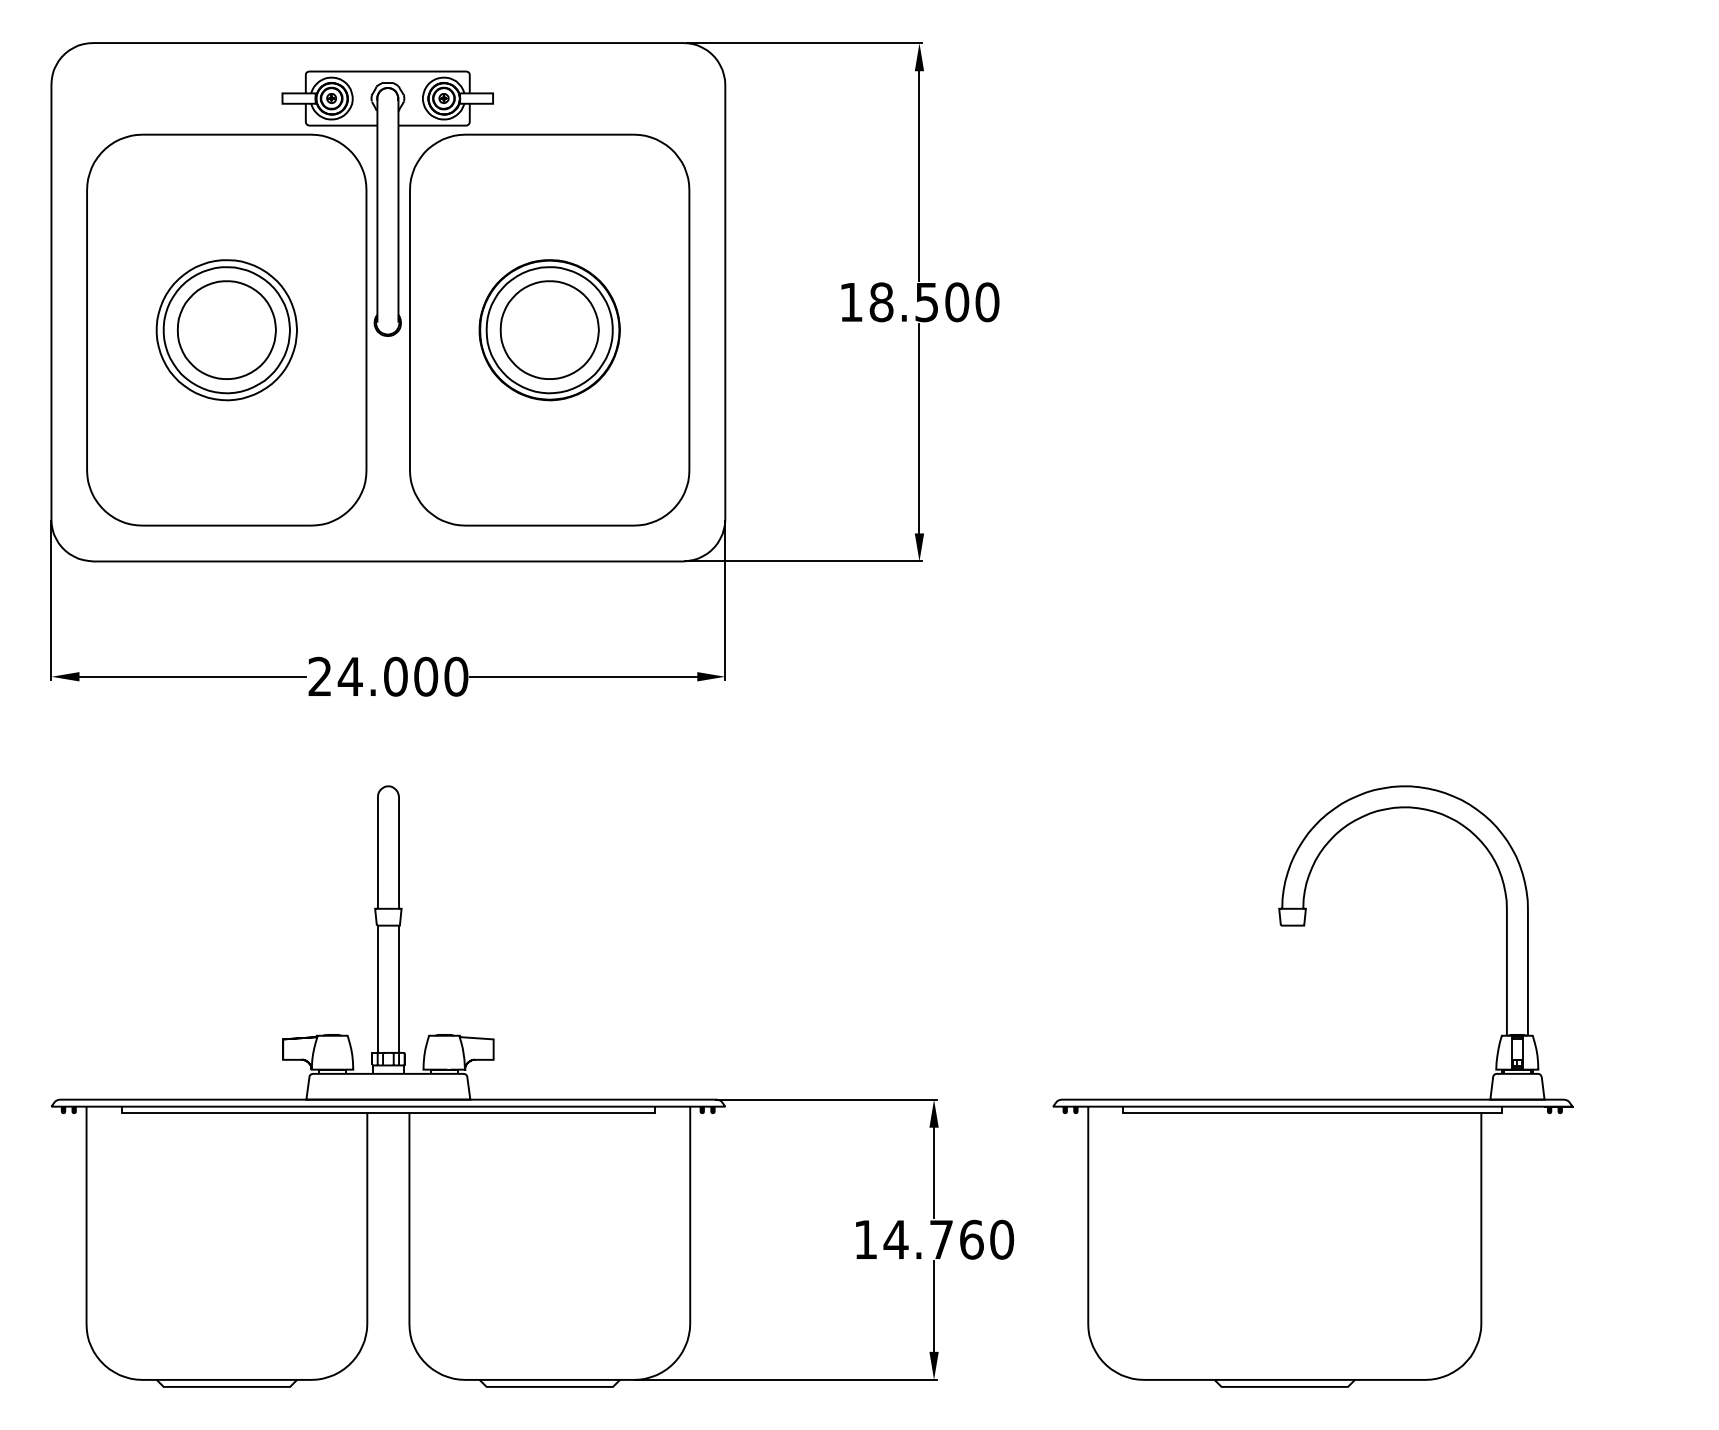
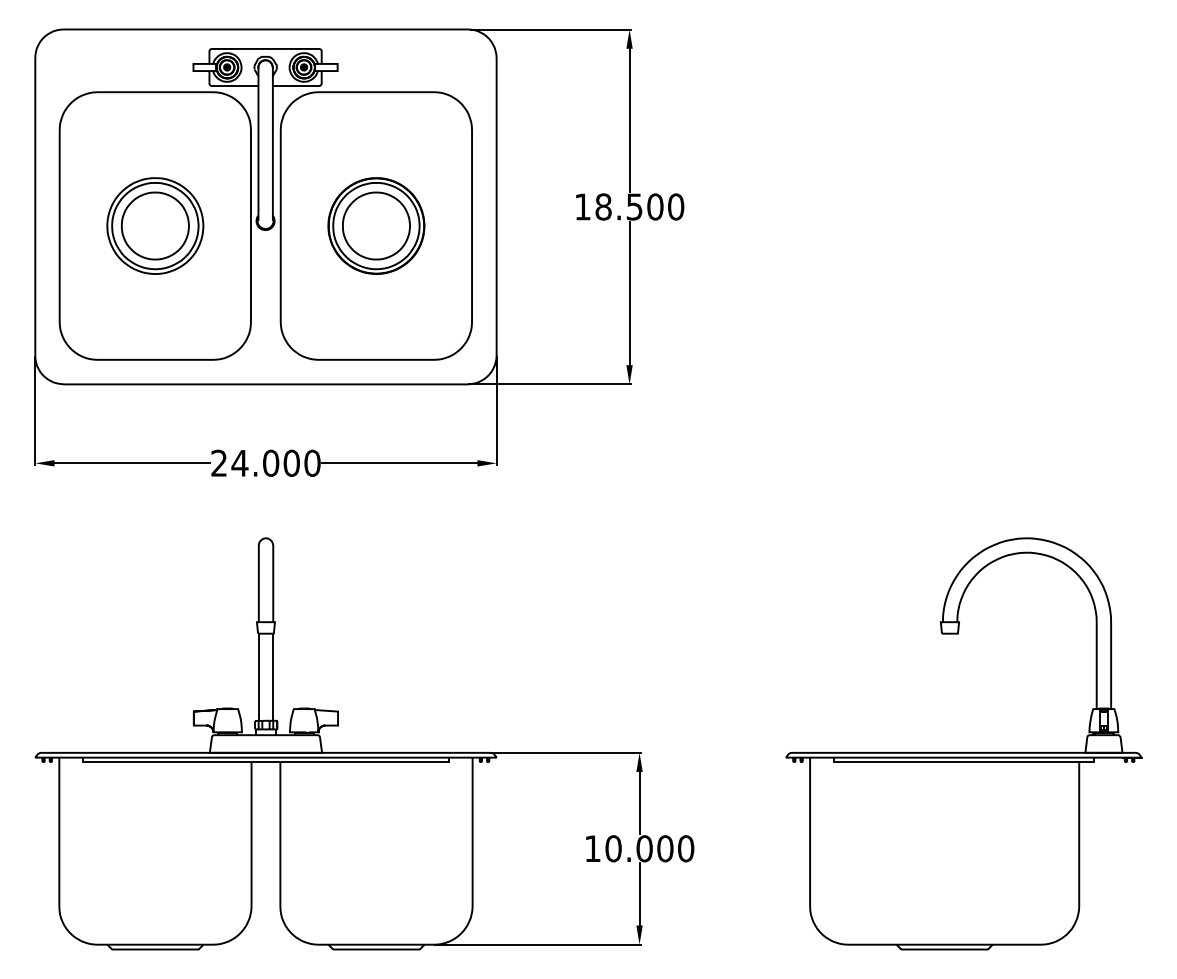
part: (1312, 1099) -> (963, 752), moved
text: (932, 1239) -> (638, 848), 14.760 -> 10.000

